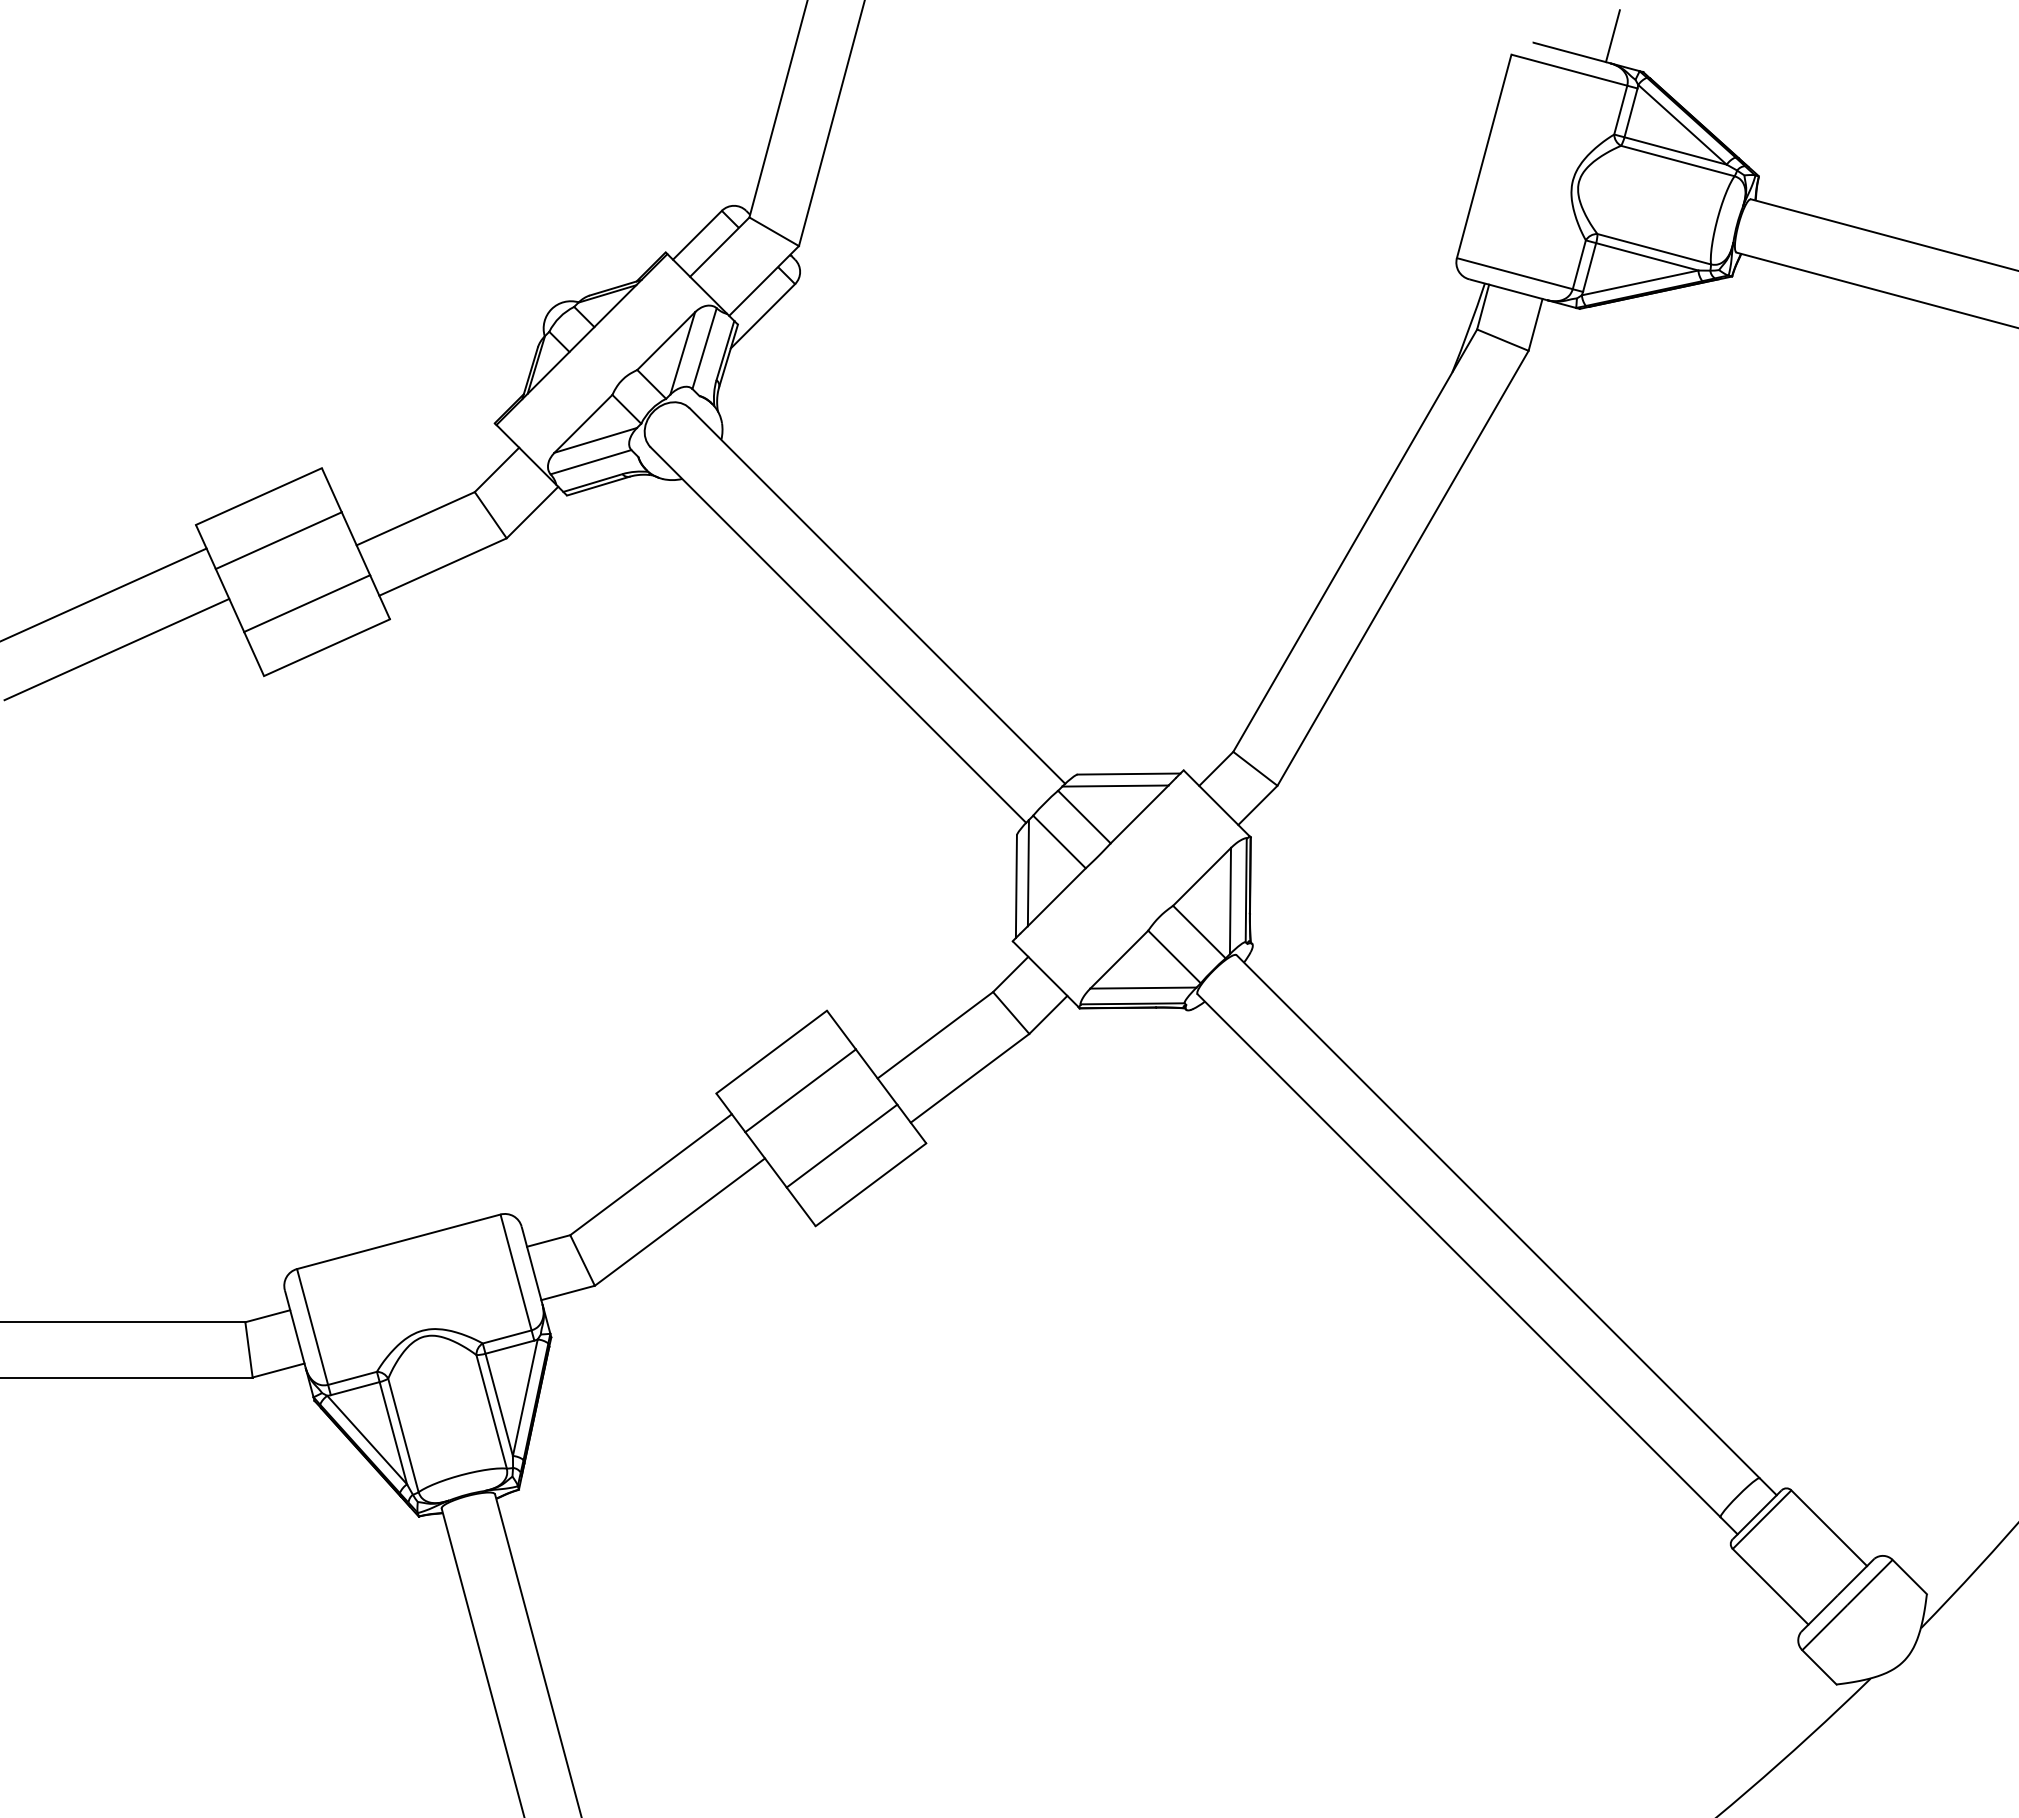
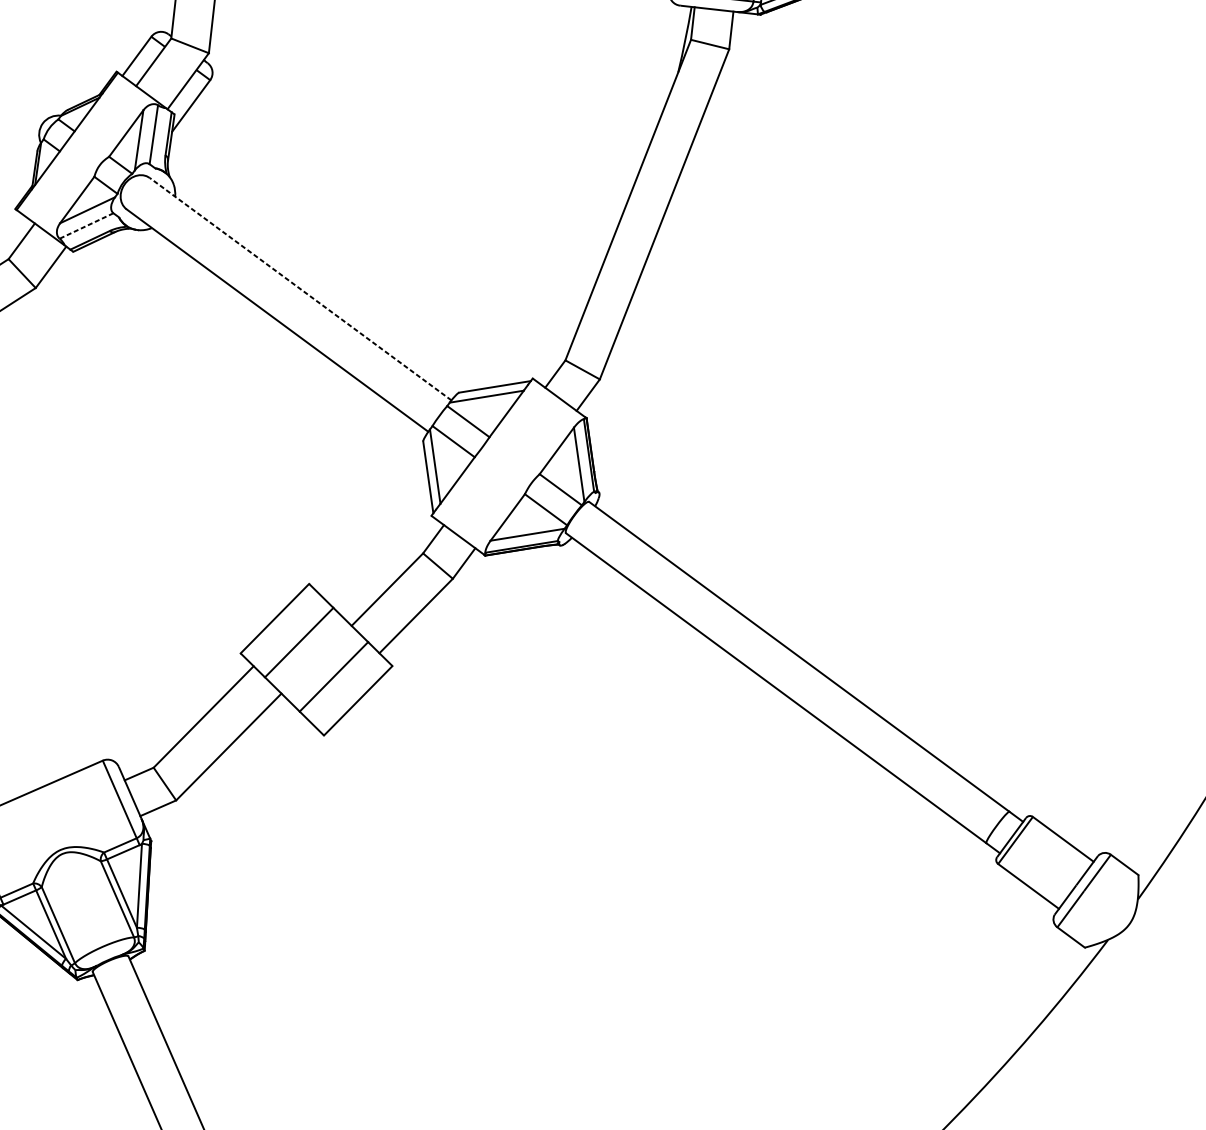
line: (590, 462) -> (86, 226), solid -> dashed
line: (877, 596) -> (300, 289), solid -> dashed

